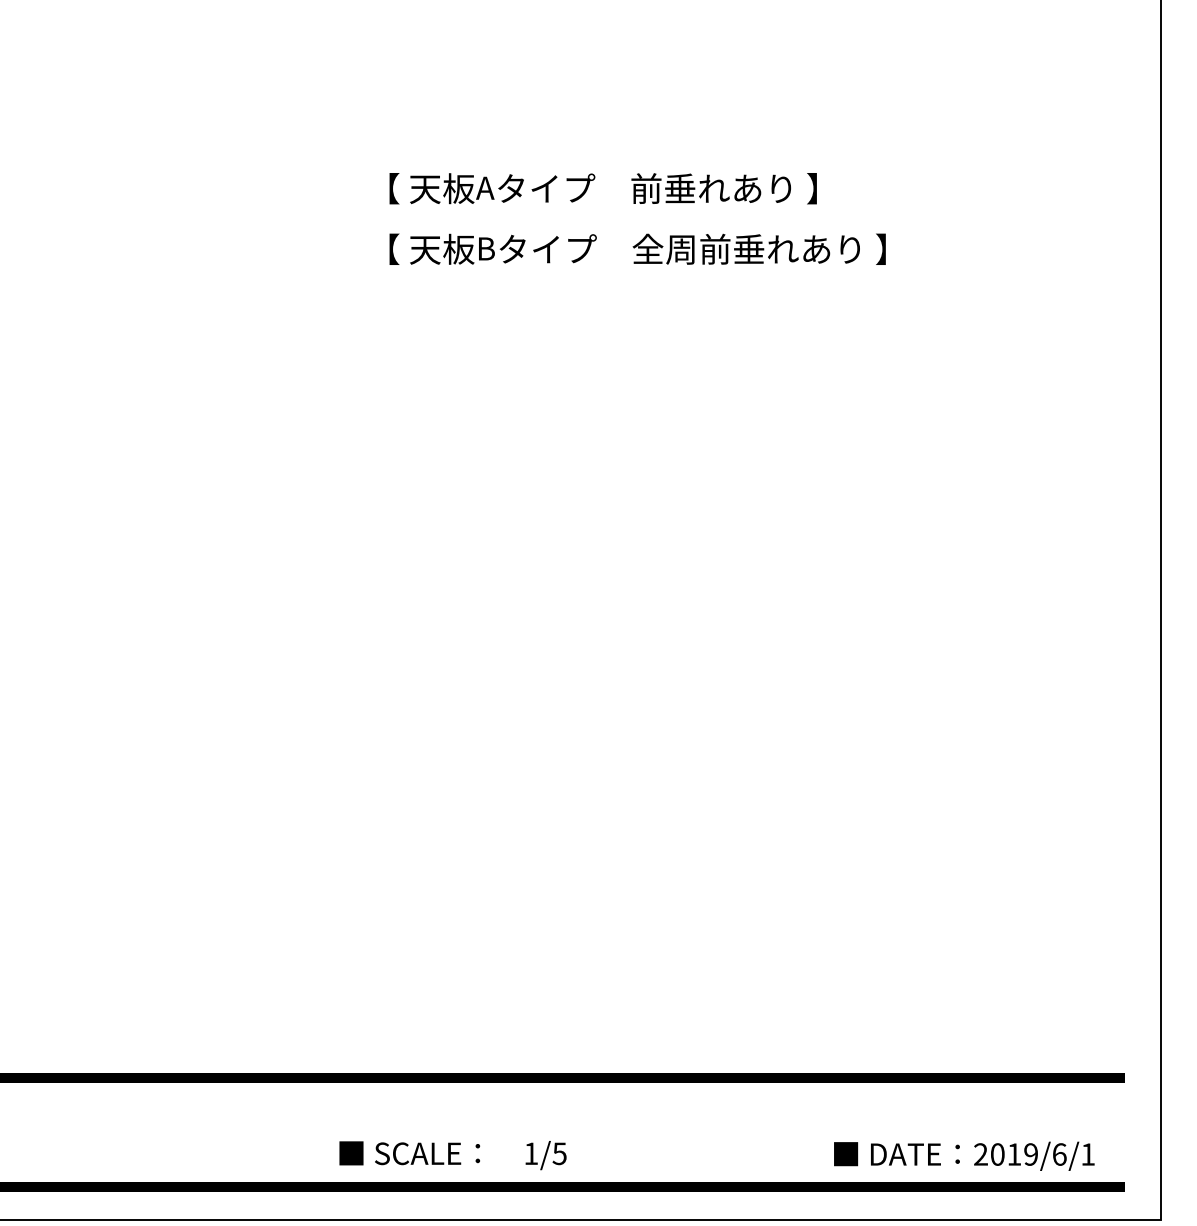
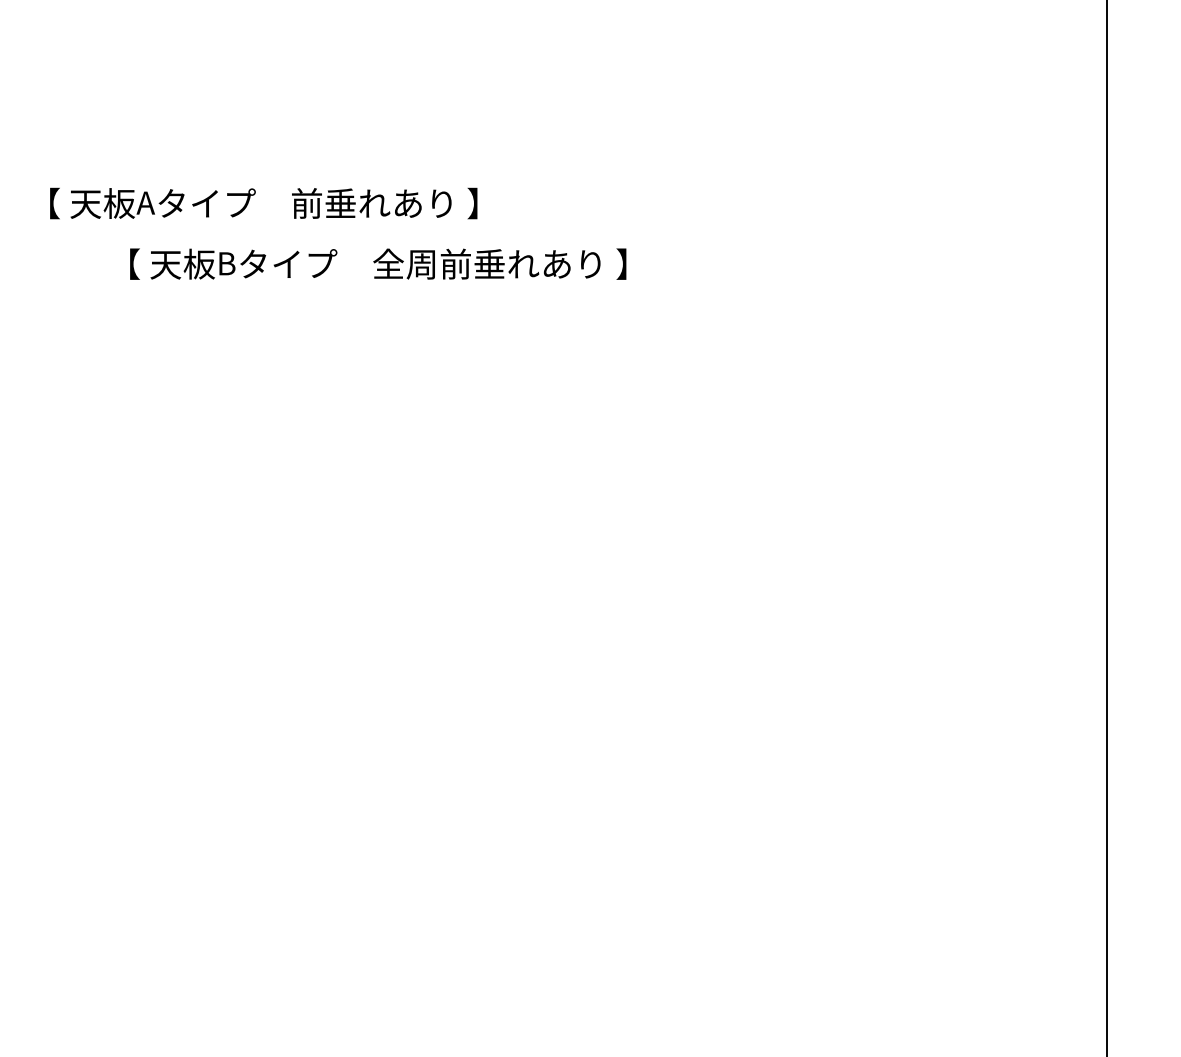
text: (602, 188) -> (263, 203), moved
text: (637, 248) -> (378, 263), moved

